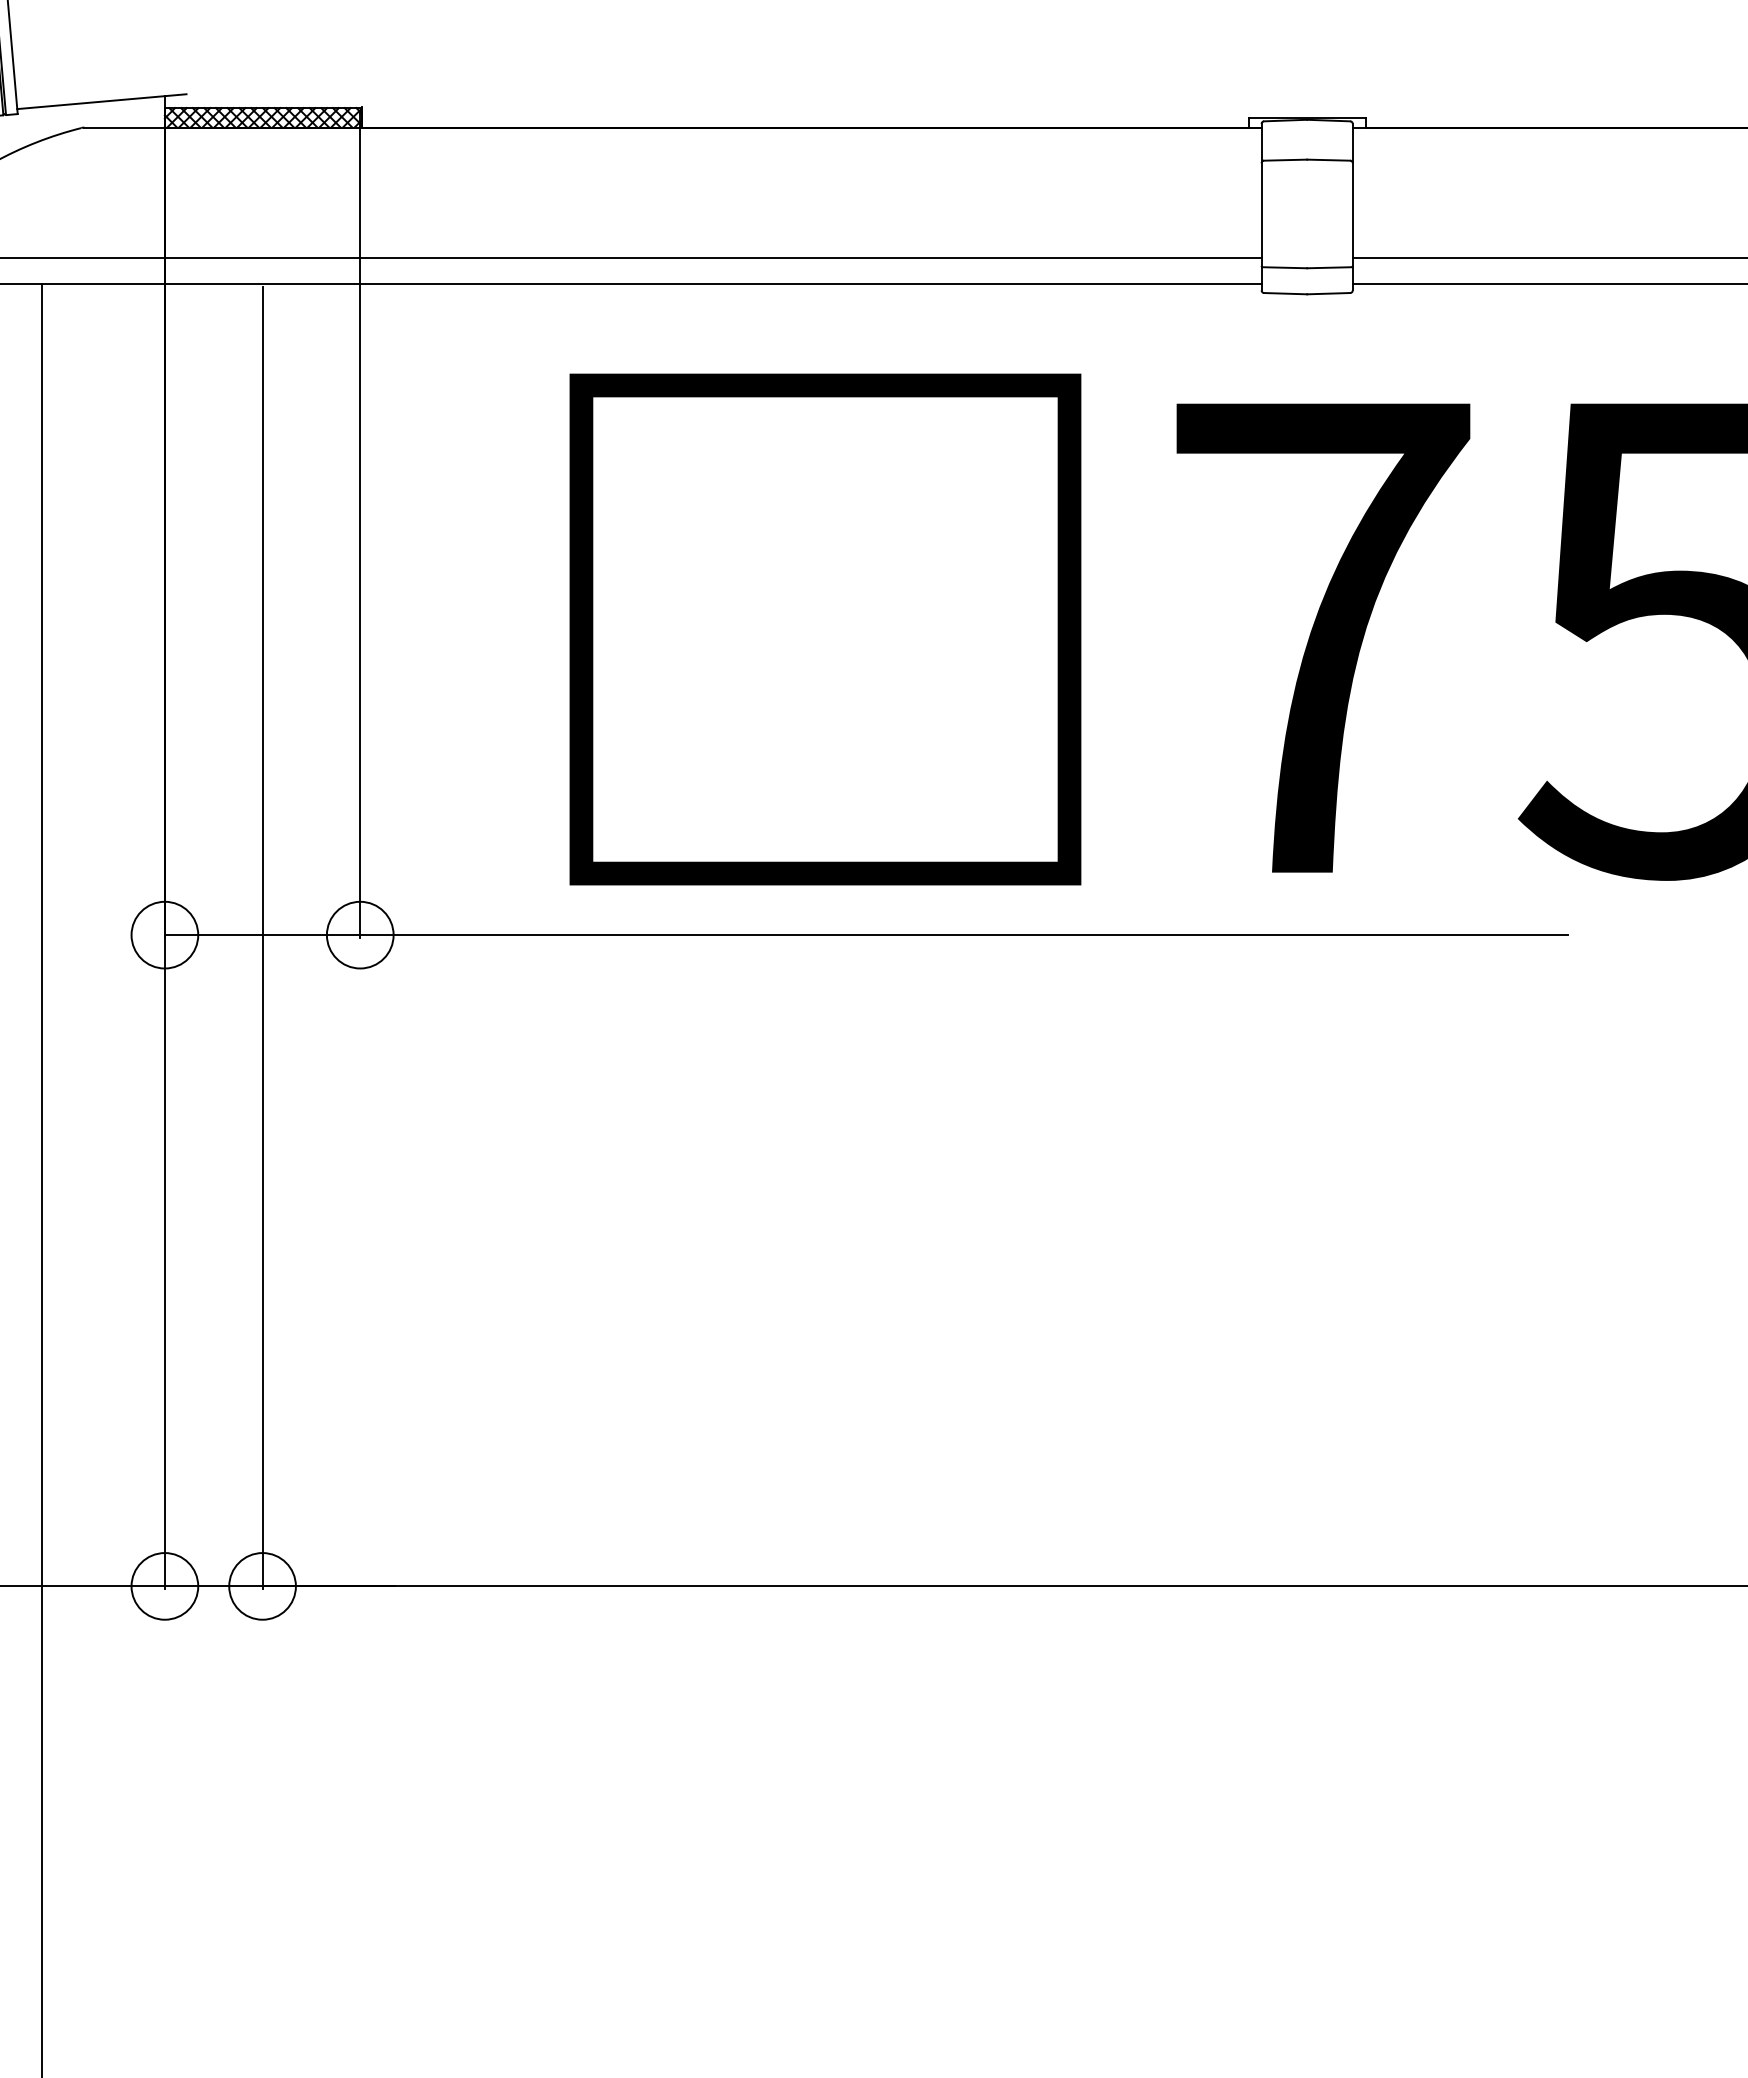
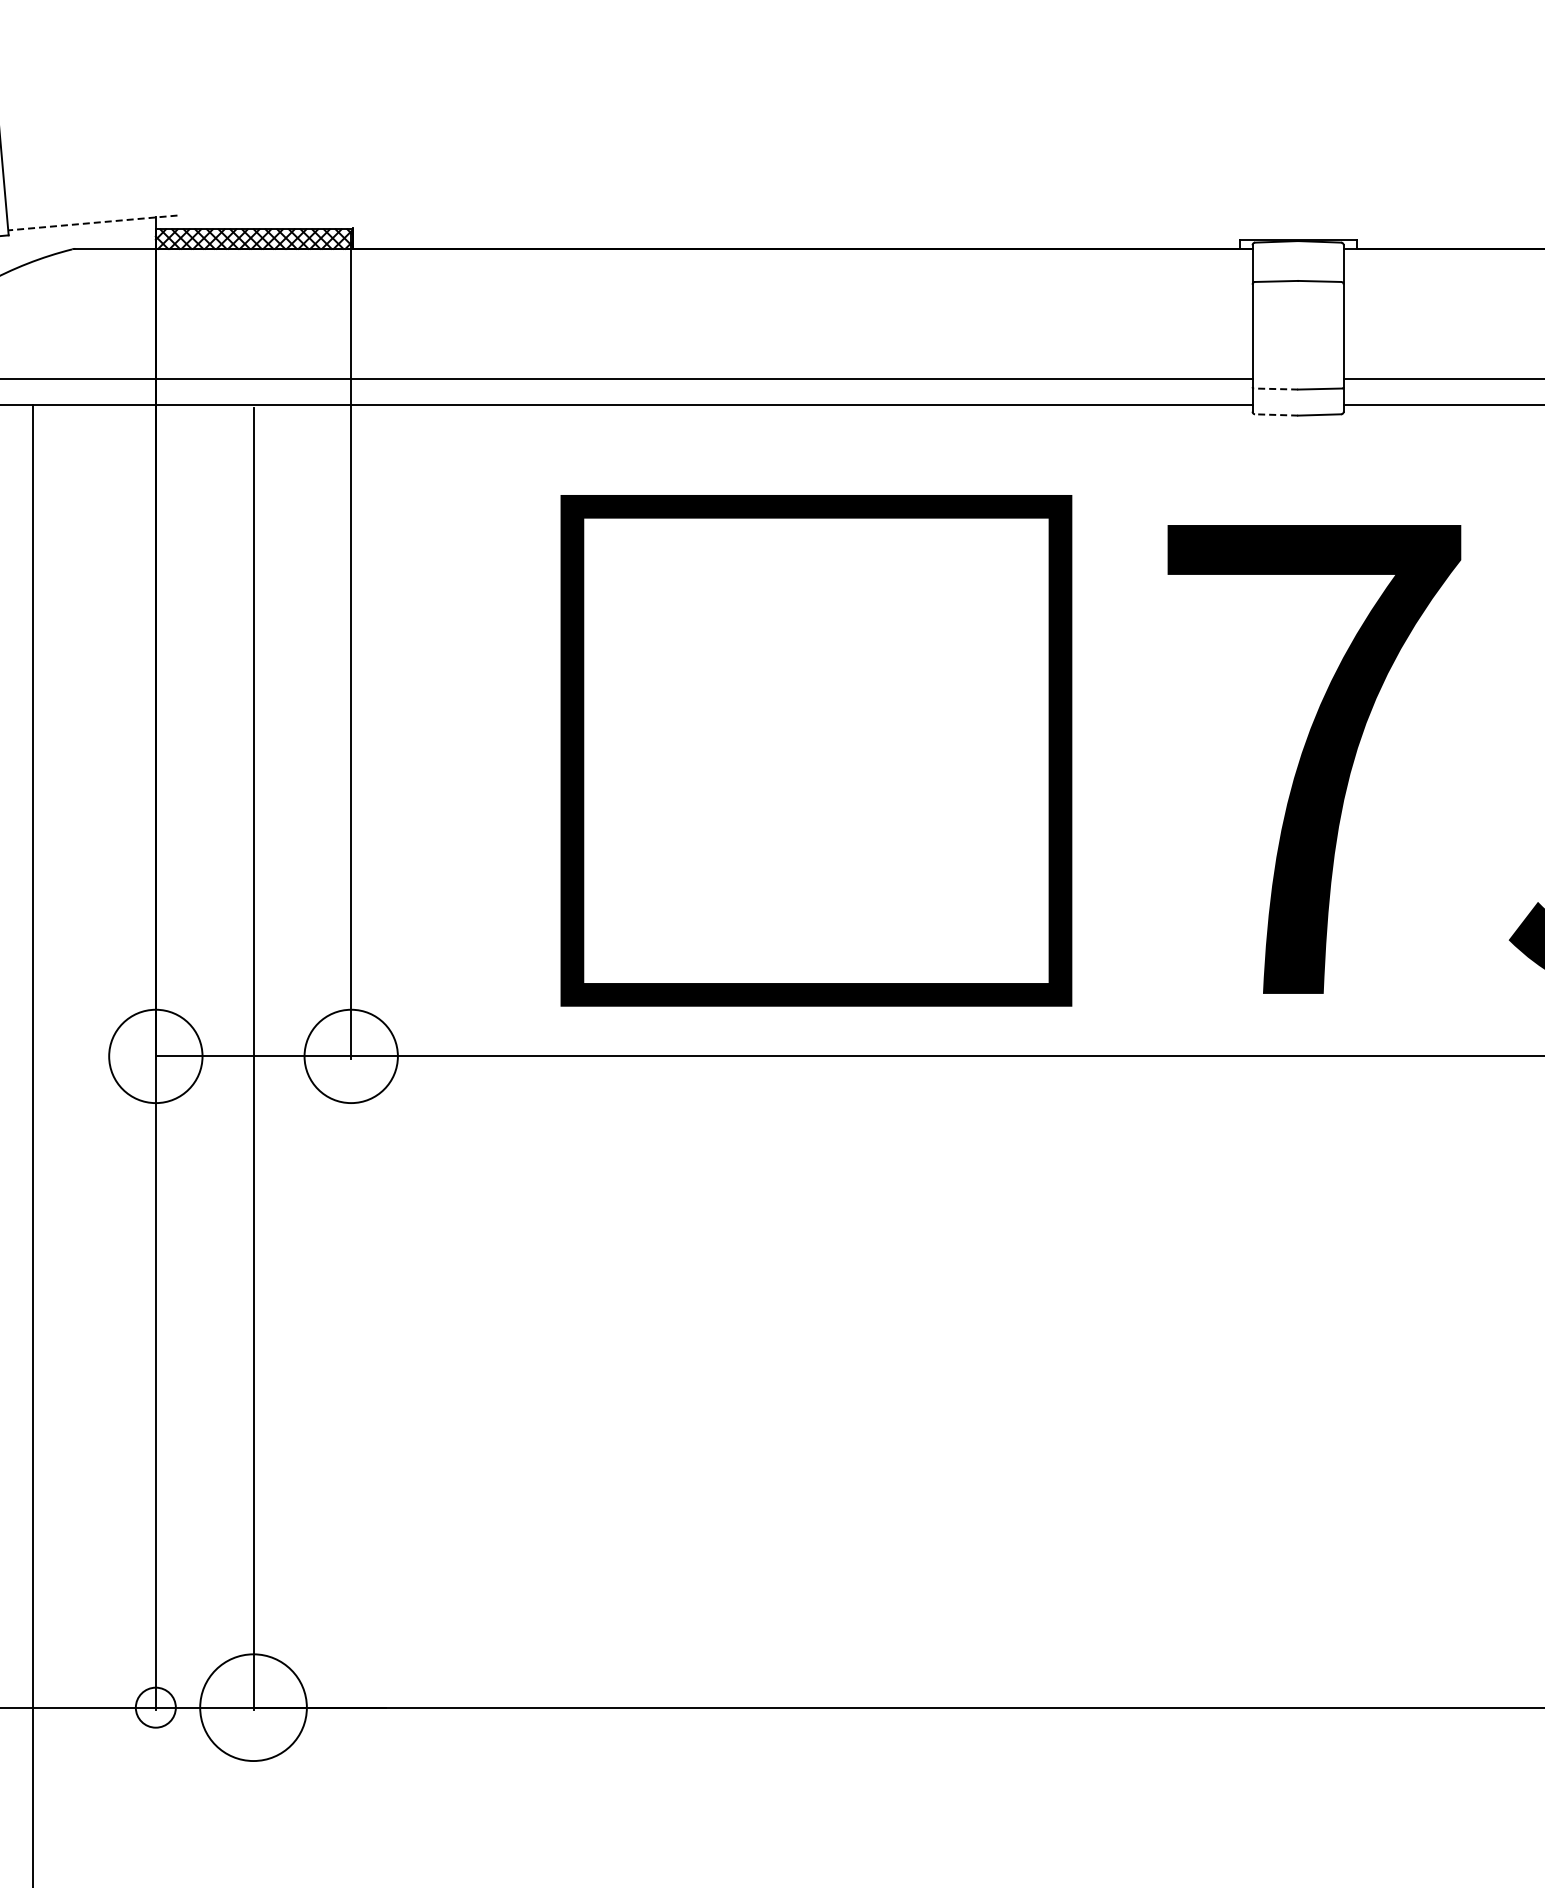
line: (101, 101) -> (92, 222), solid -> dashed
line: (1284, 267) -> (1275, 388), solid -> dashed
line: (1285, 293) -> (1276, 414), solid -> dashed
circle: (164, 934) -> (155, 1055), size x1.4
circle: (359, 934) -> (350, 1055), size x1.4
circle: (164, 1586) -> (155, 1707), size x0.6
circle: (262, 1586) -> (253, 1707), size x1.6

